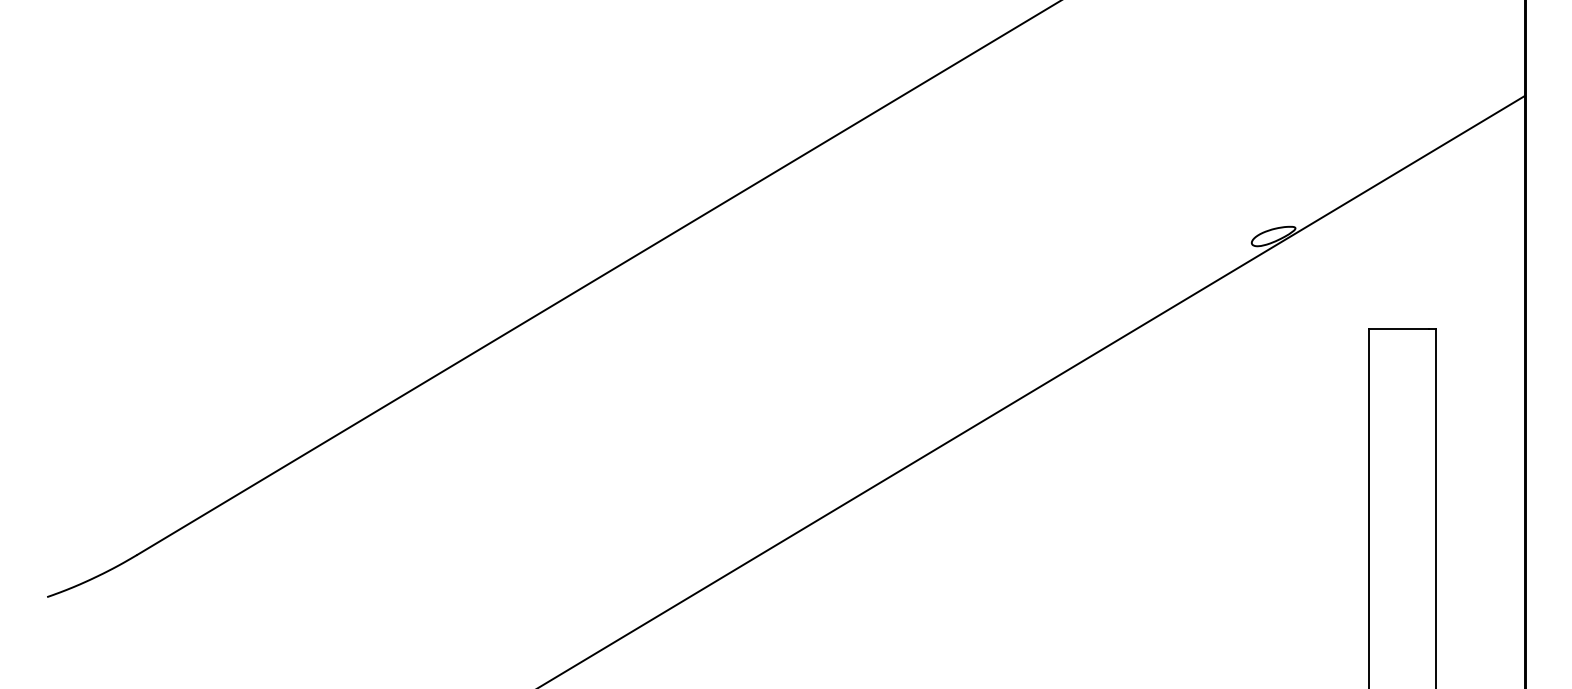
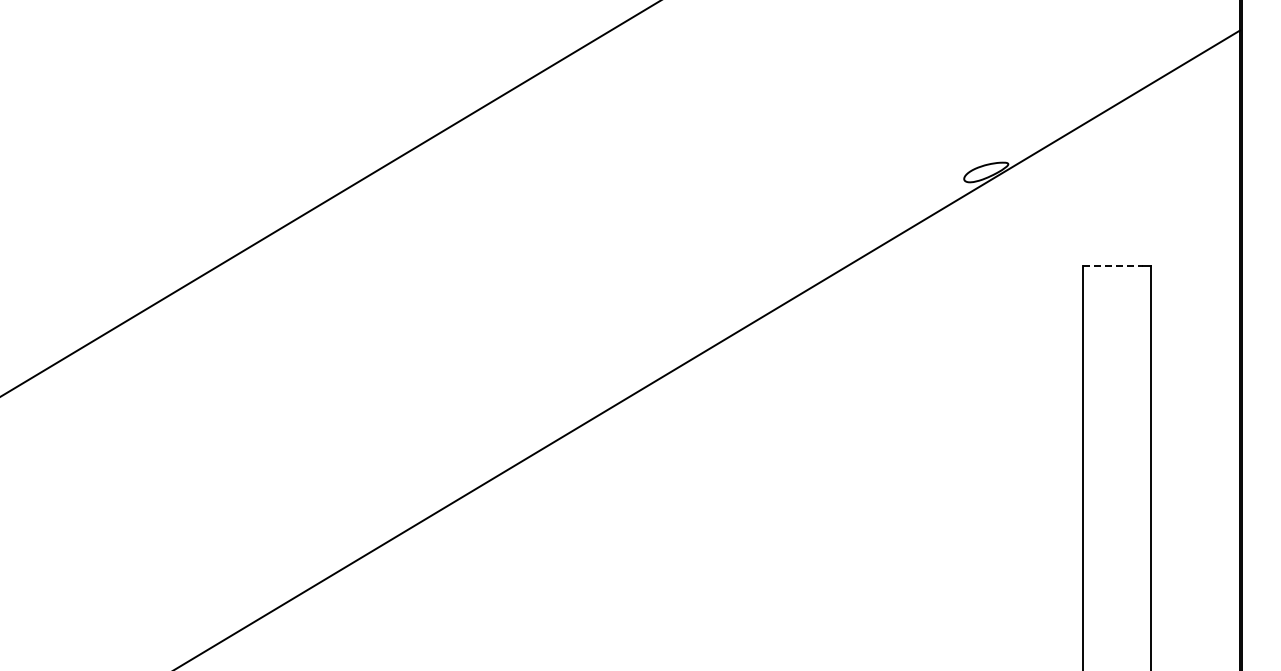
line: (1399, 329) -> (1113, 266), solid -> dashed

